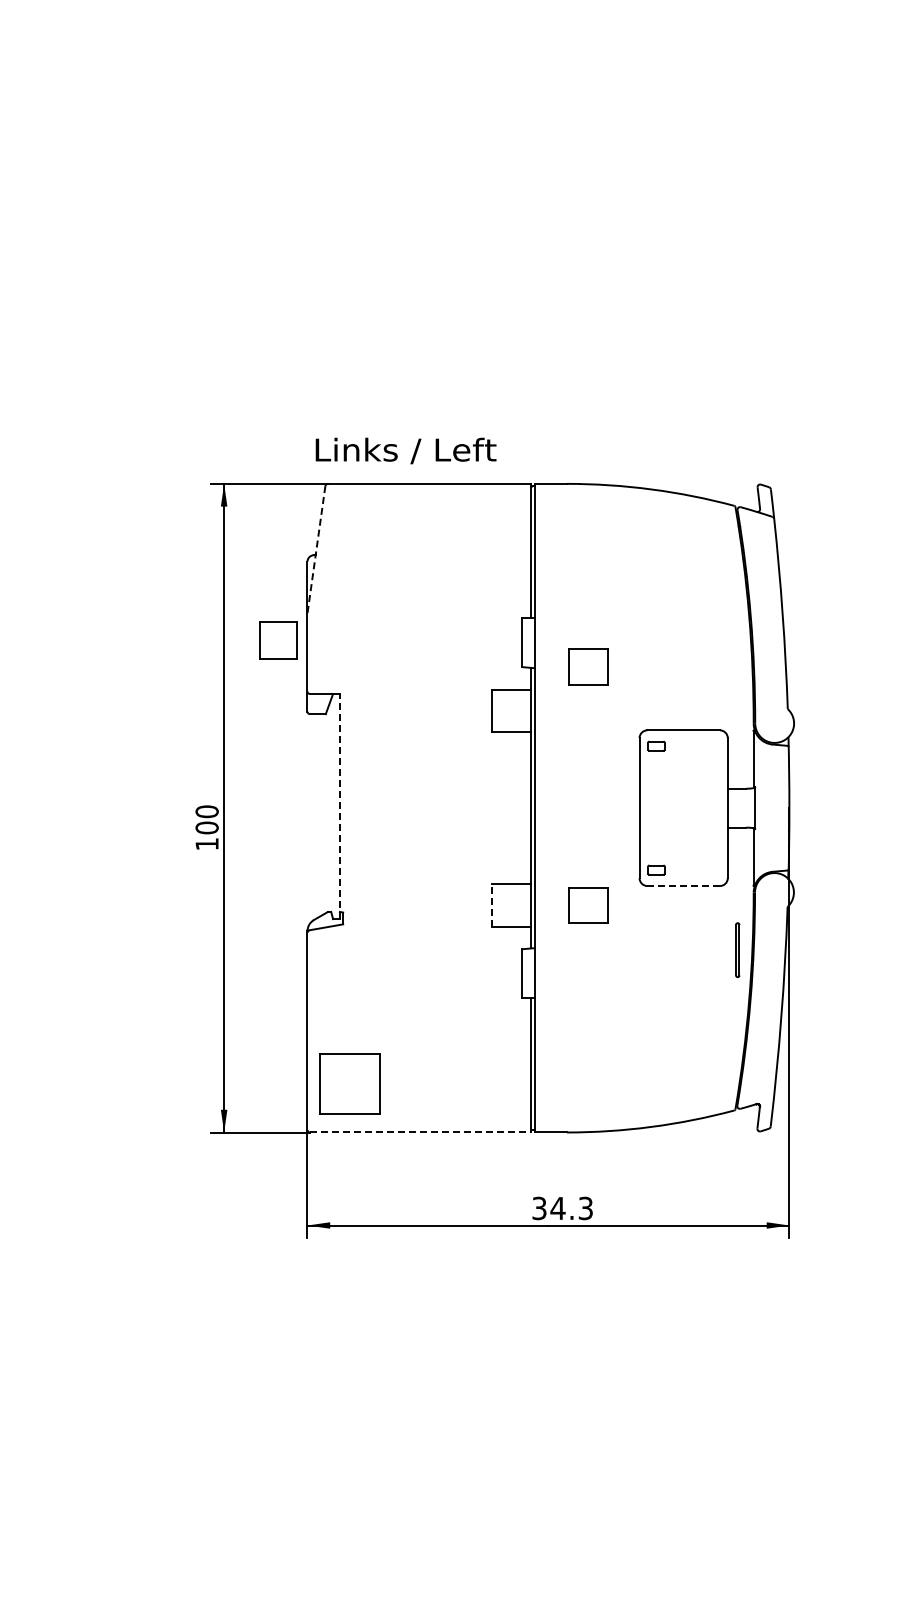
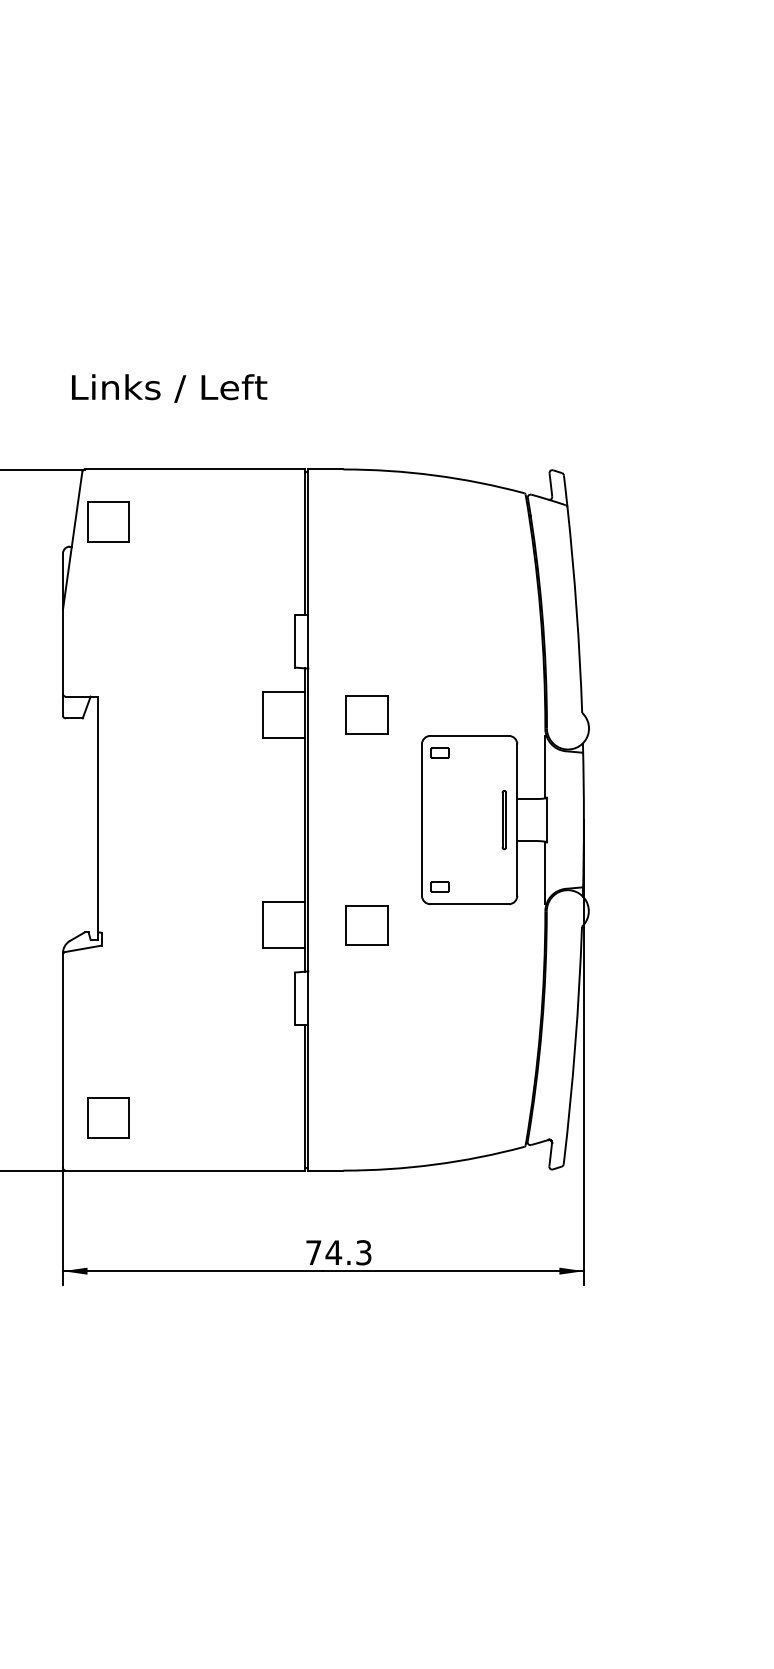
text: (405, 450) -> (168, 387), moved
line: (316, 550) -> (72, 541), dashed -> solid
part: (278, 640) -> (108, 522), moved
part: (588, 666) -> (366, 714), moved
line: (339, 806) -> (97, 818), dashed -> solid
line: (684, 886) -> (470, 904), dashed -> solid
line: (492, 904) -> (262, 924), dashed -> solid
part: (737, 949) -> (504, 819), moved
part: (349, 1083) -> (108, 1117), size x0.62
line: (420, 1132) -> (185, 1170), dashed -> solid
text: (539, 1208) -> (313, 1252), 34.3 -> 74.3

